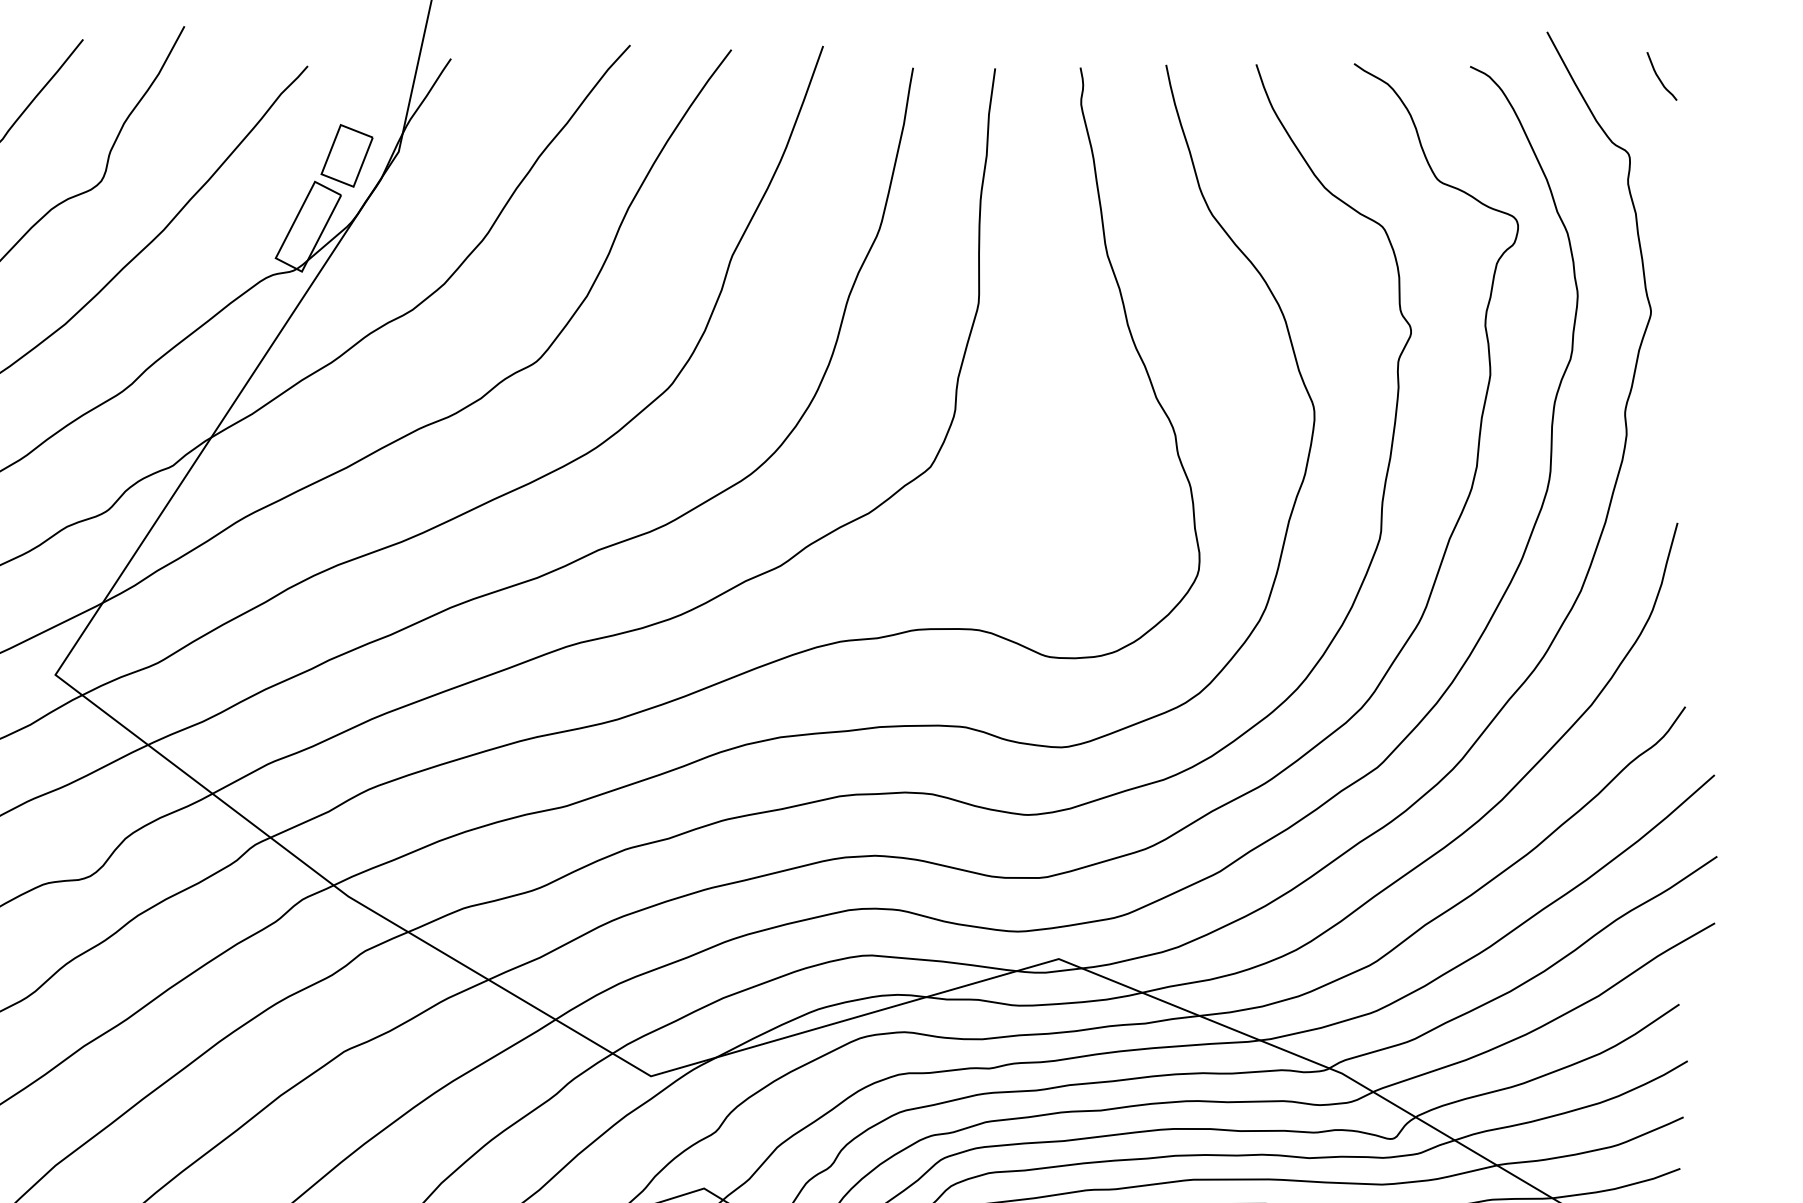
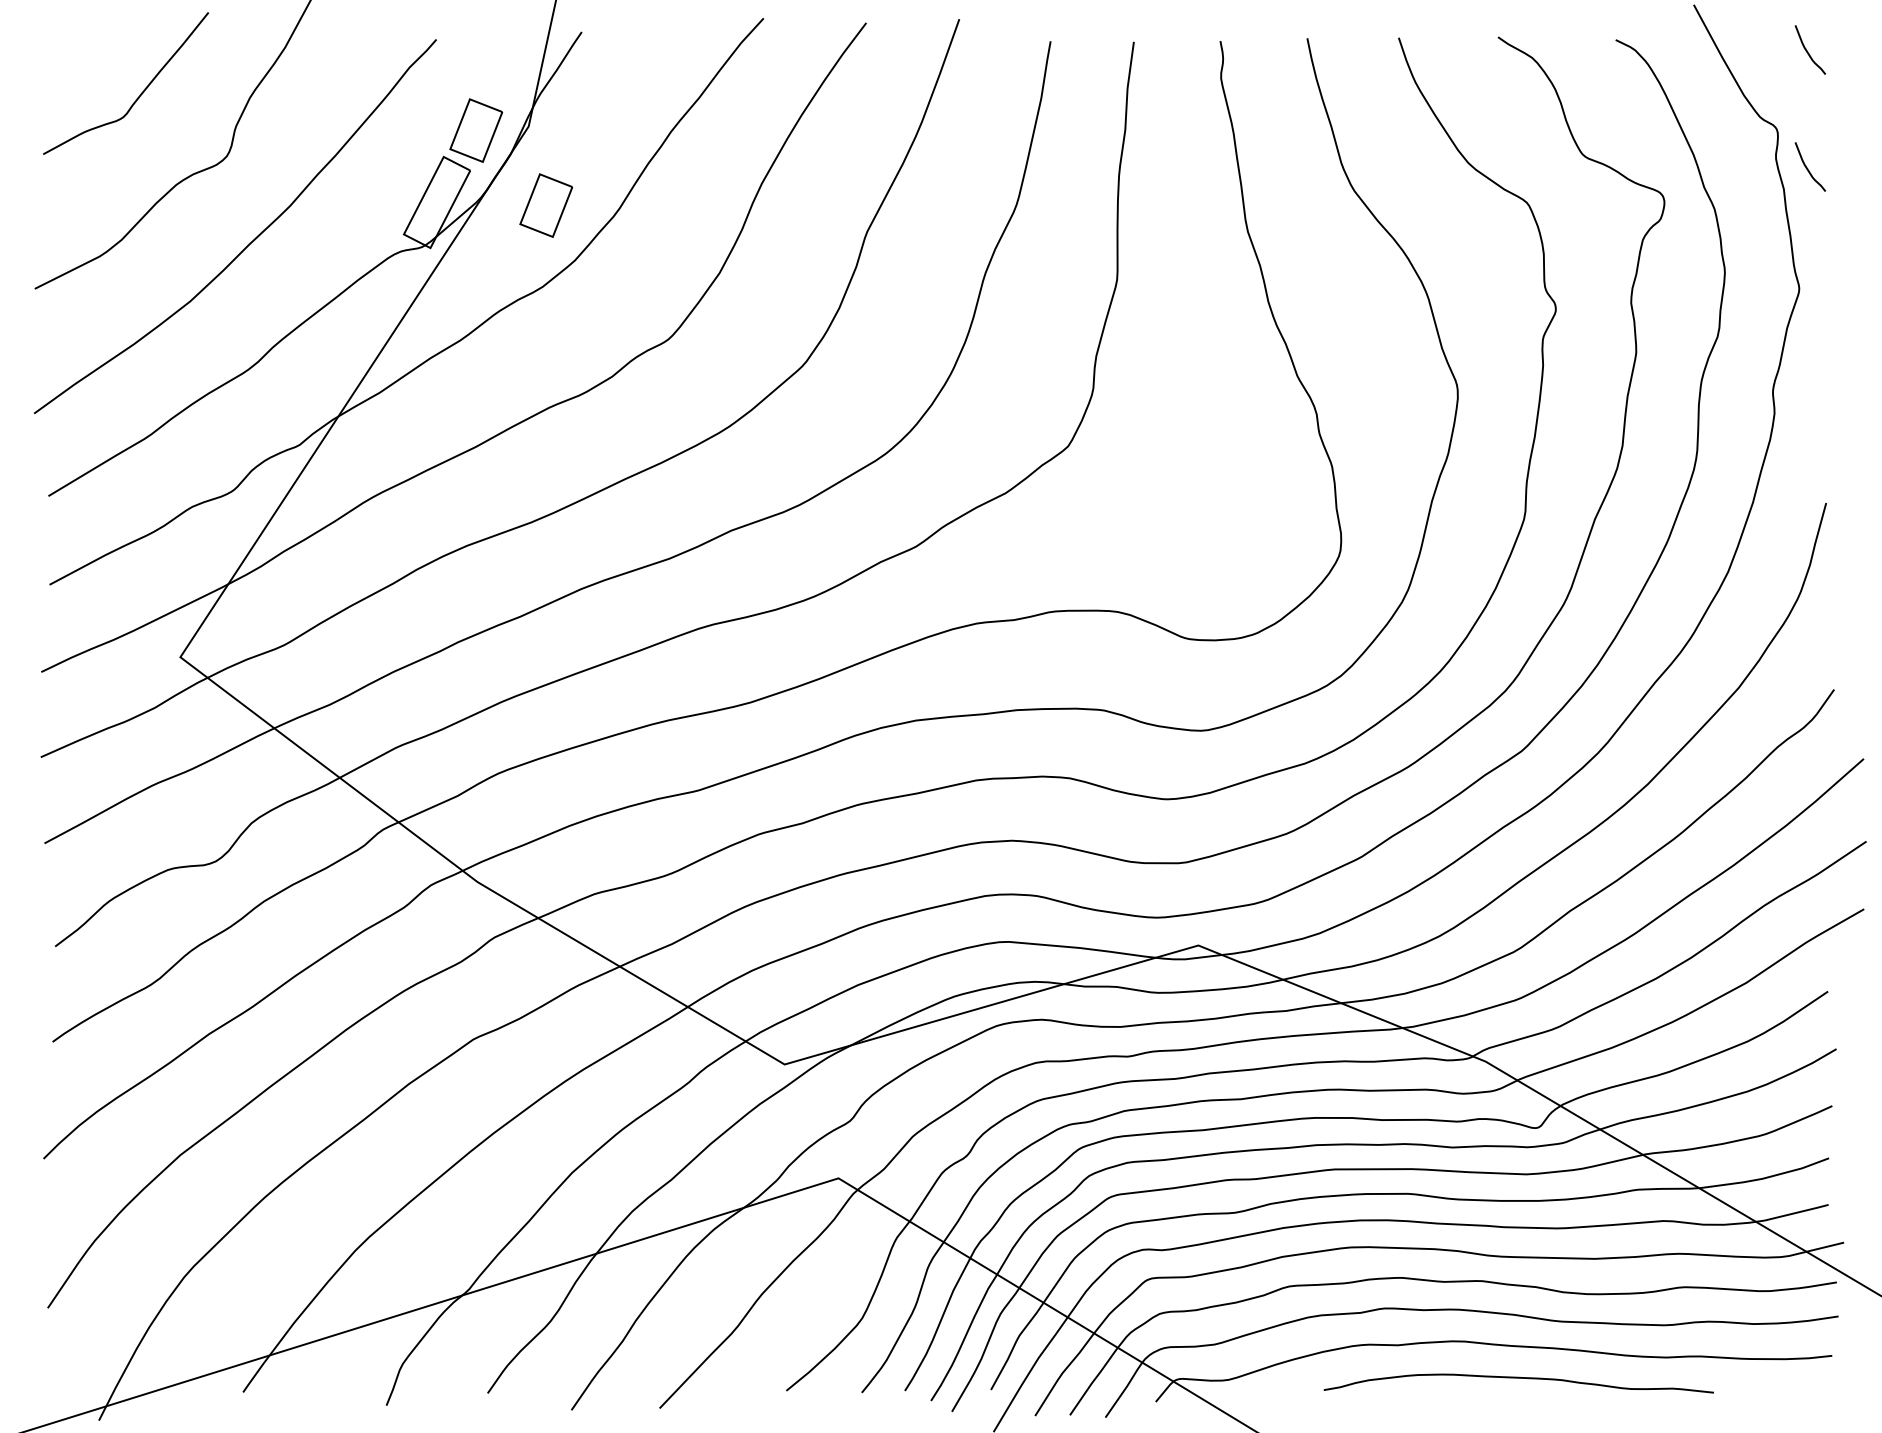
curve: (1660, 193) -> (1808, 168), added
part: (416, 229) -> (546, 205), added

